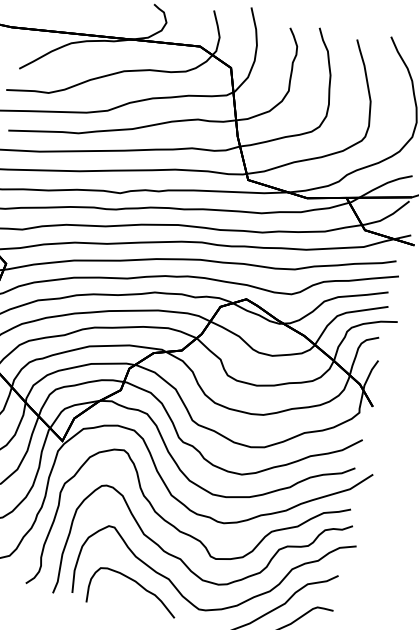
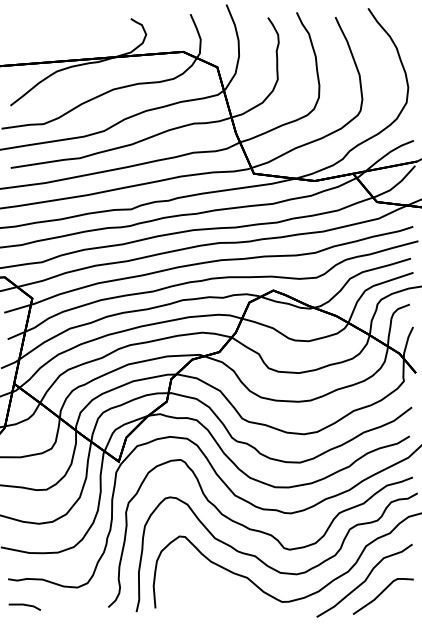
curve: (137, 584) -> (217, 588), removed

